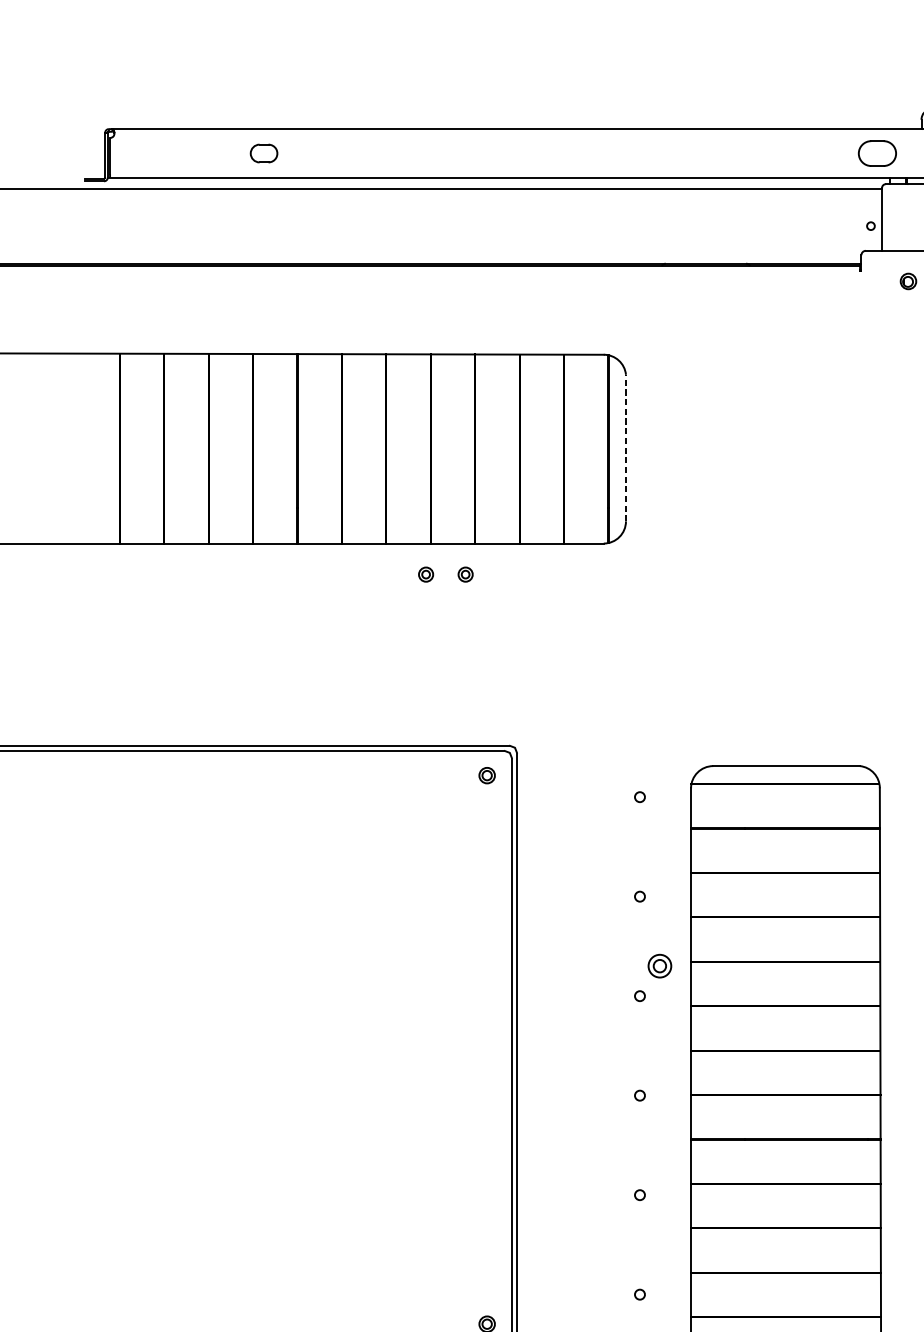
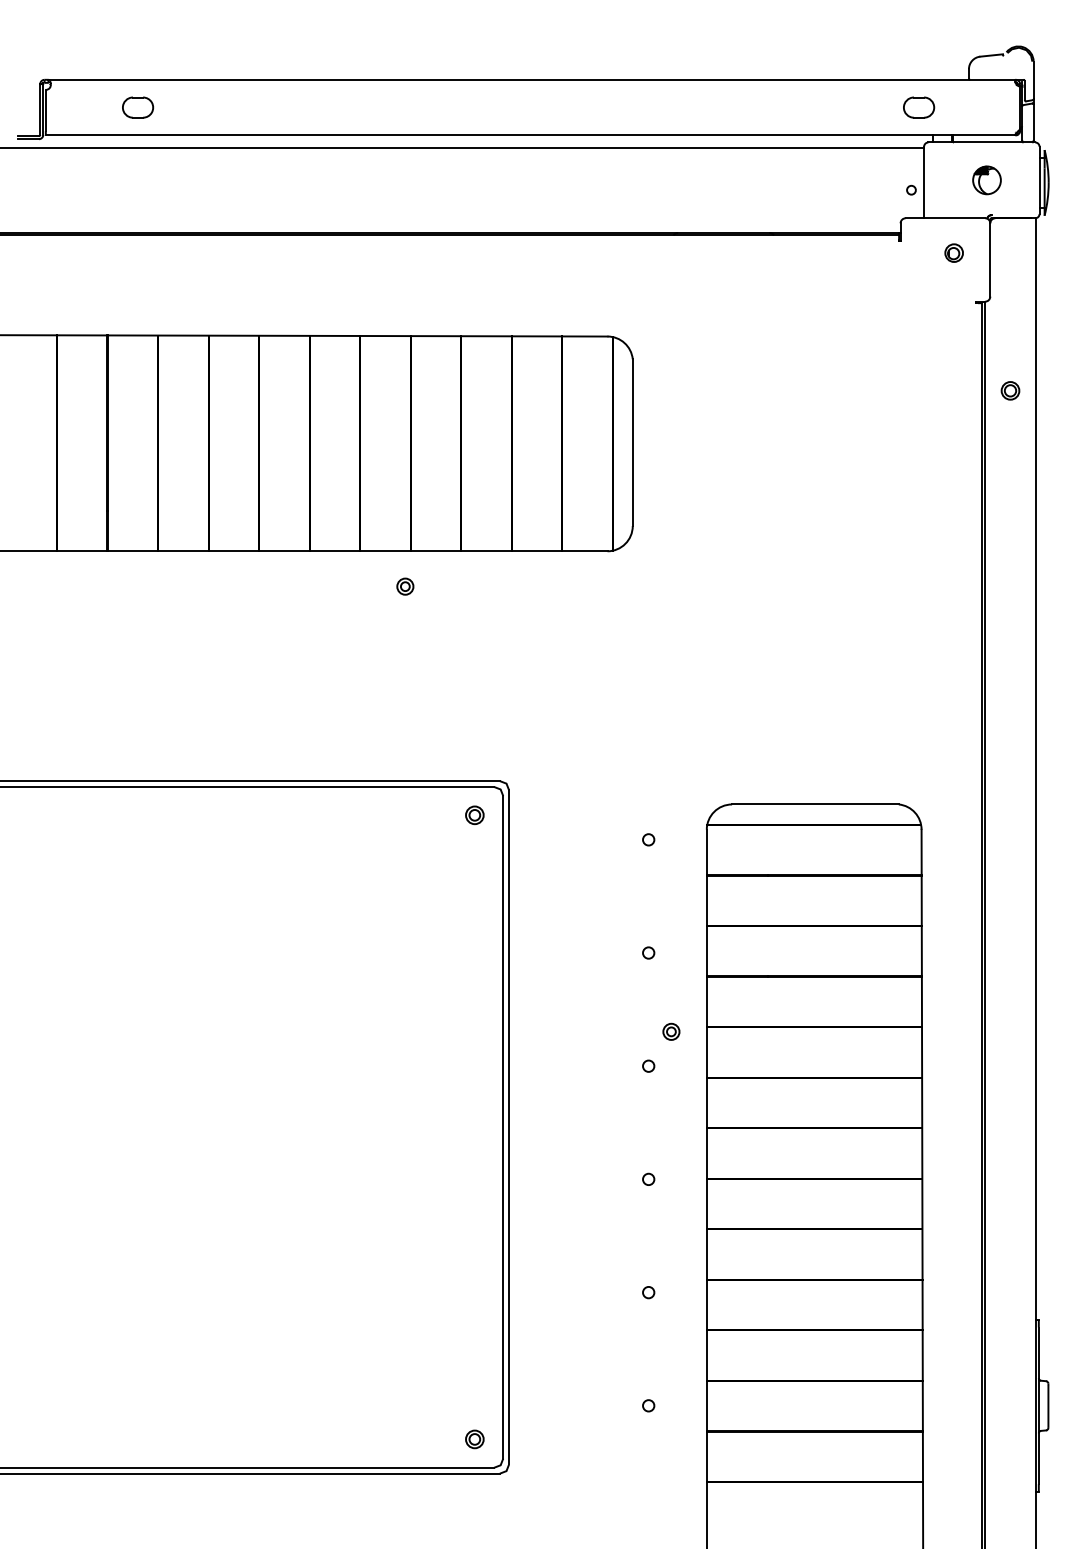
part: (264, 153) -> (138, 107), moved
part: (878, 153) -> (919, 107), size x0.71
line: (625, 447) -> (632, 442), dashed -> solid
part: (465, 574) -> (450, 586), removed
part: (660, 965) -> (671, 1031), size x0.62

